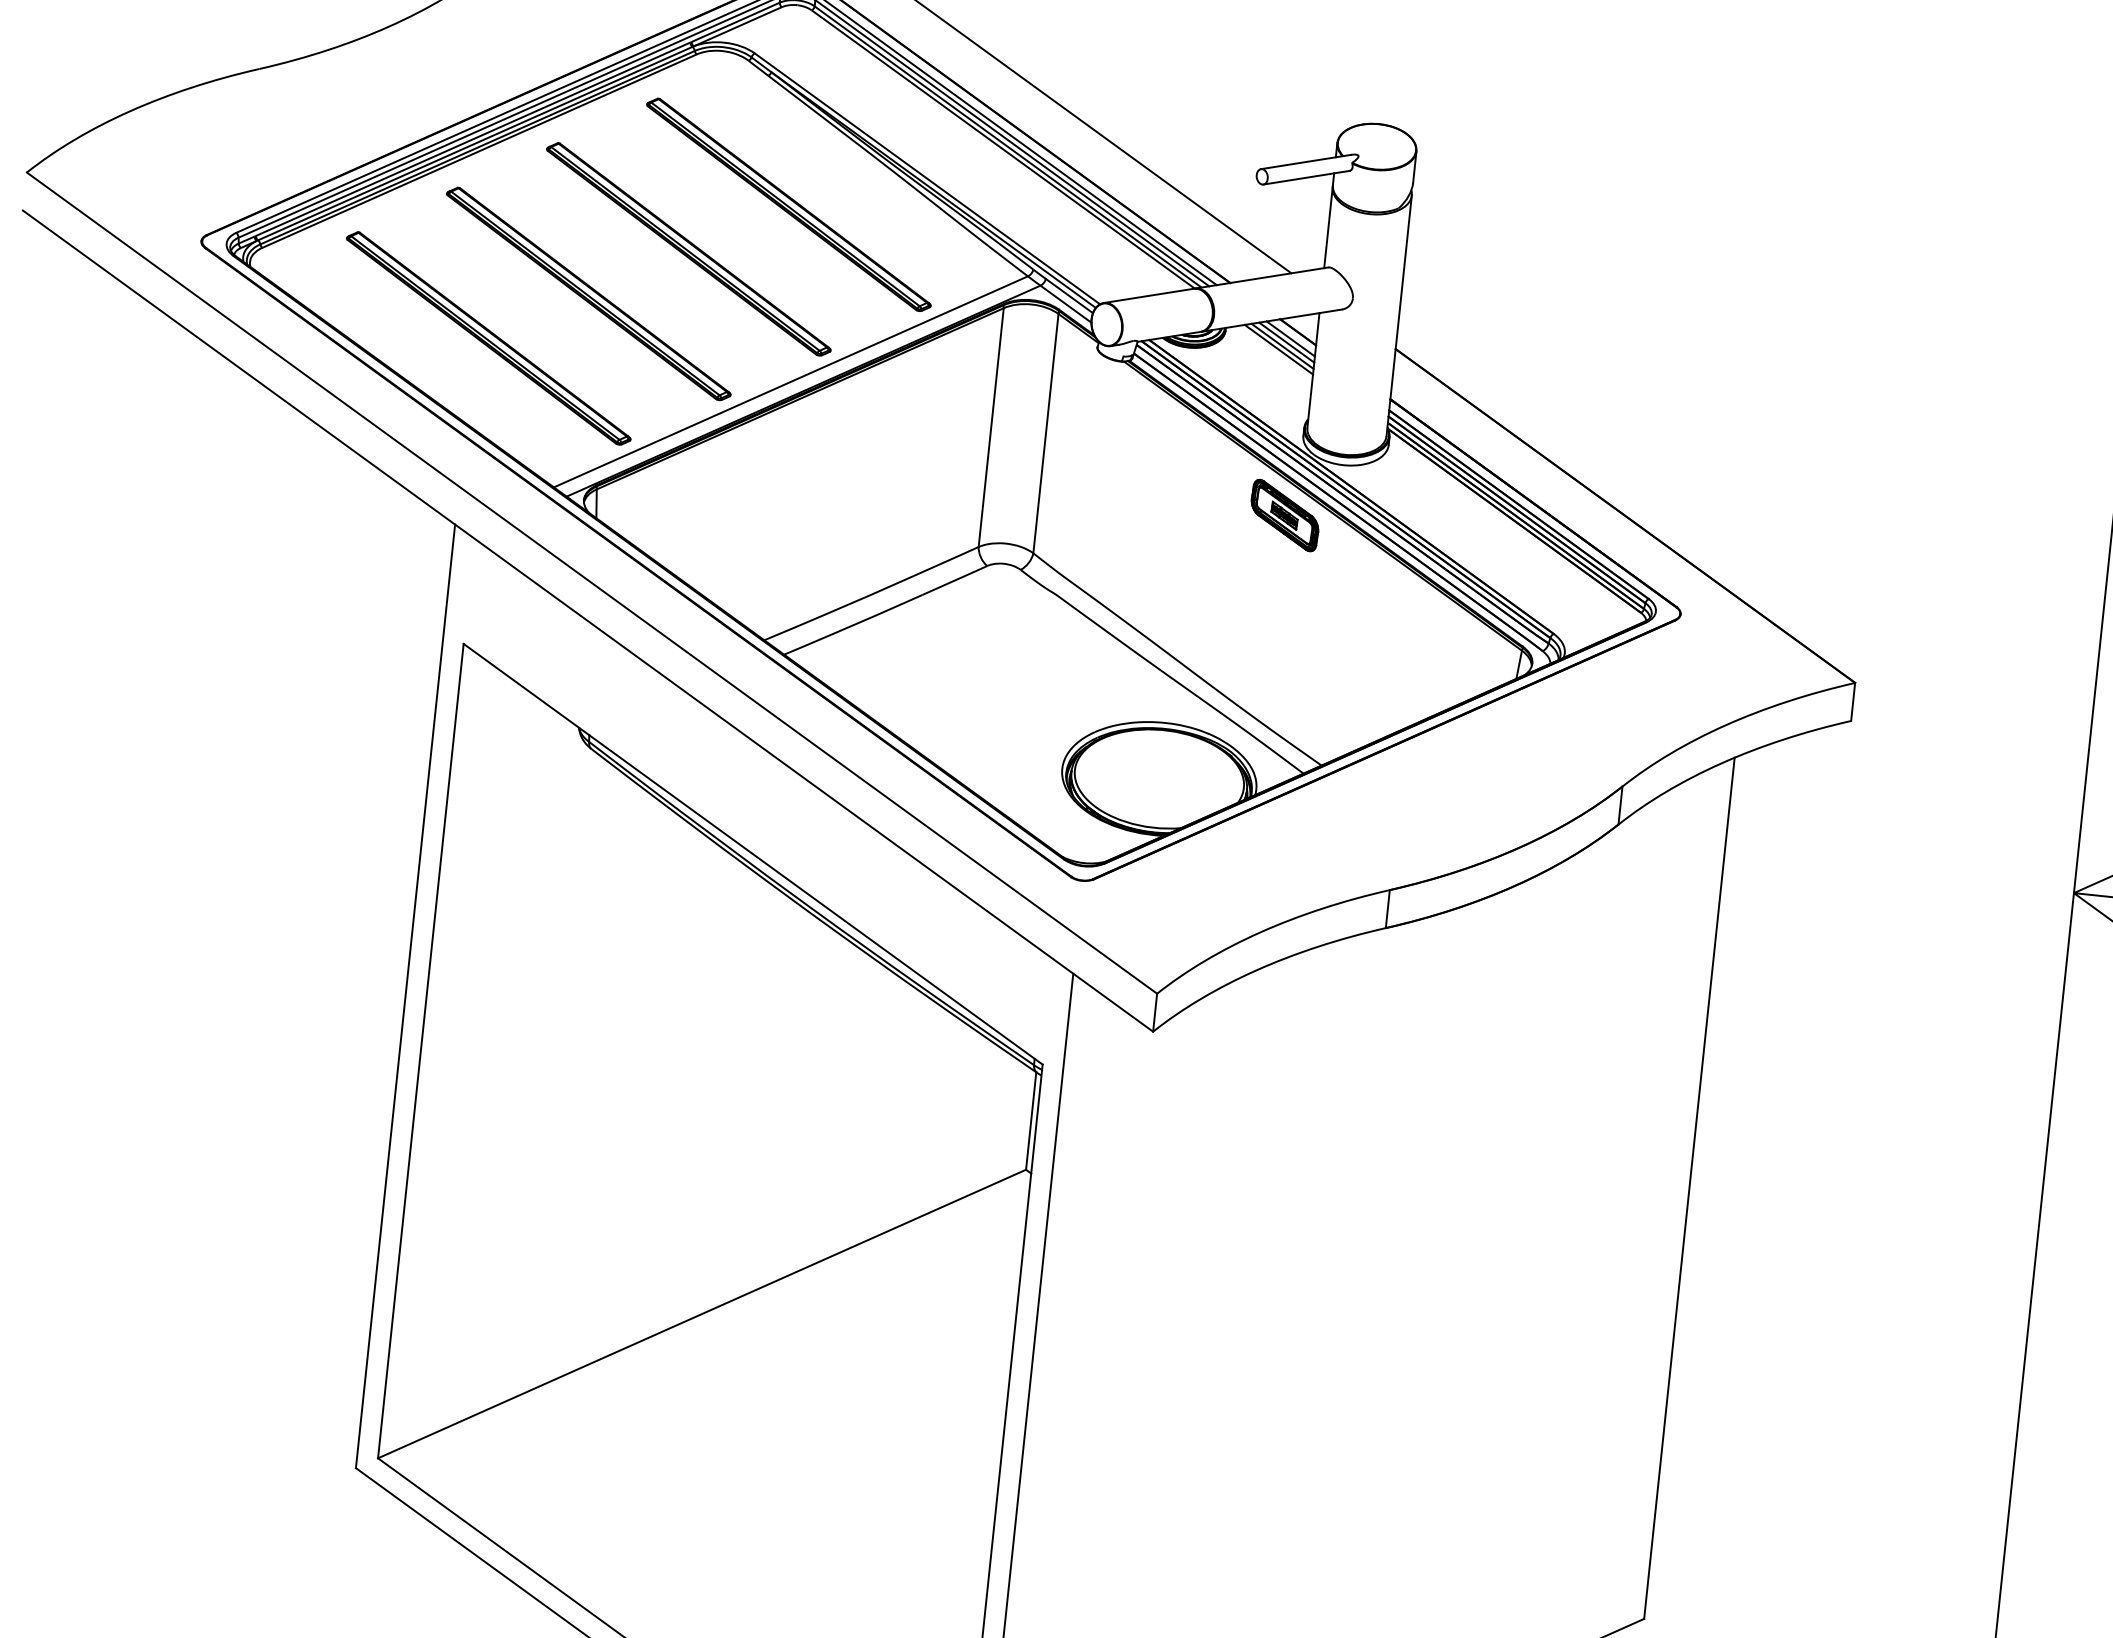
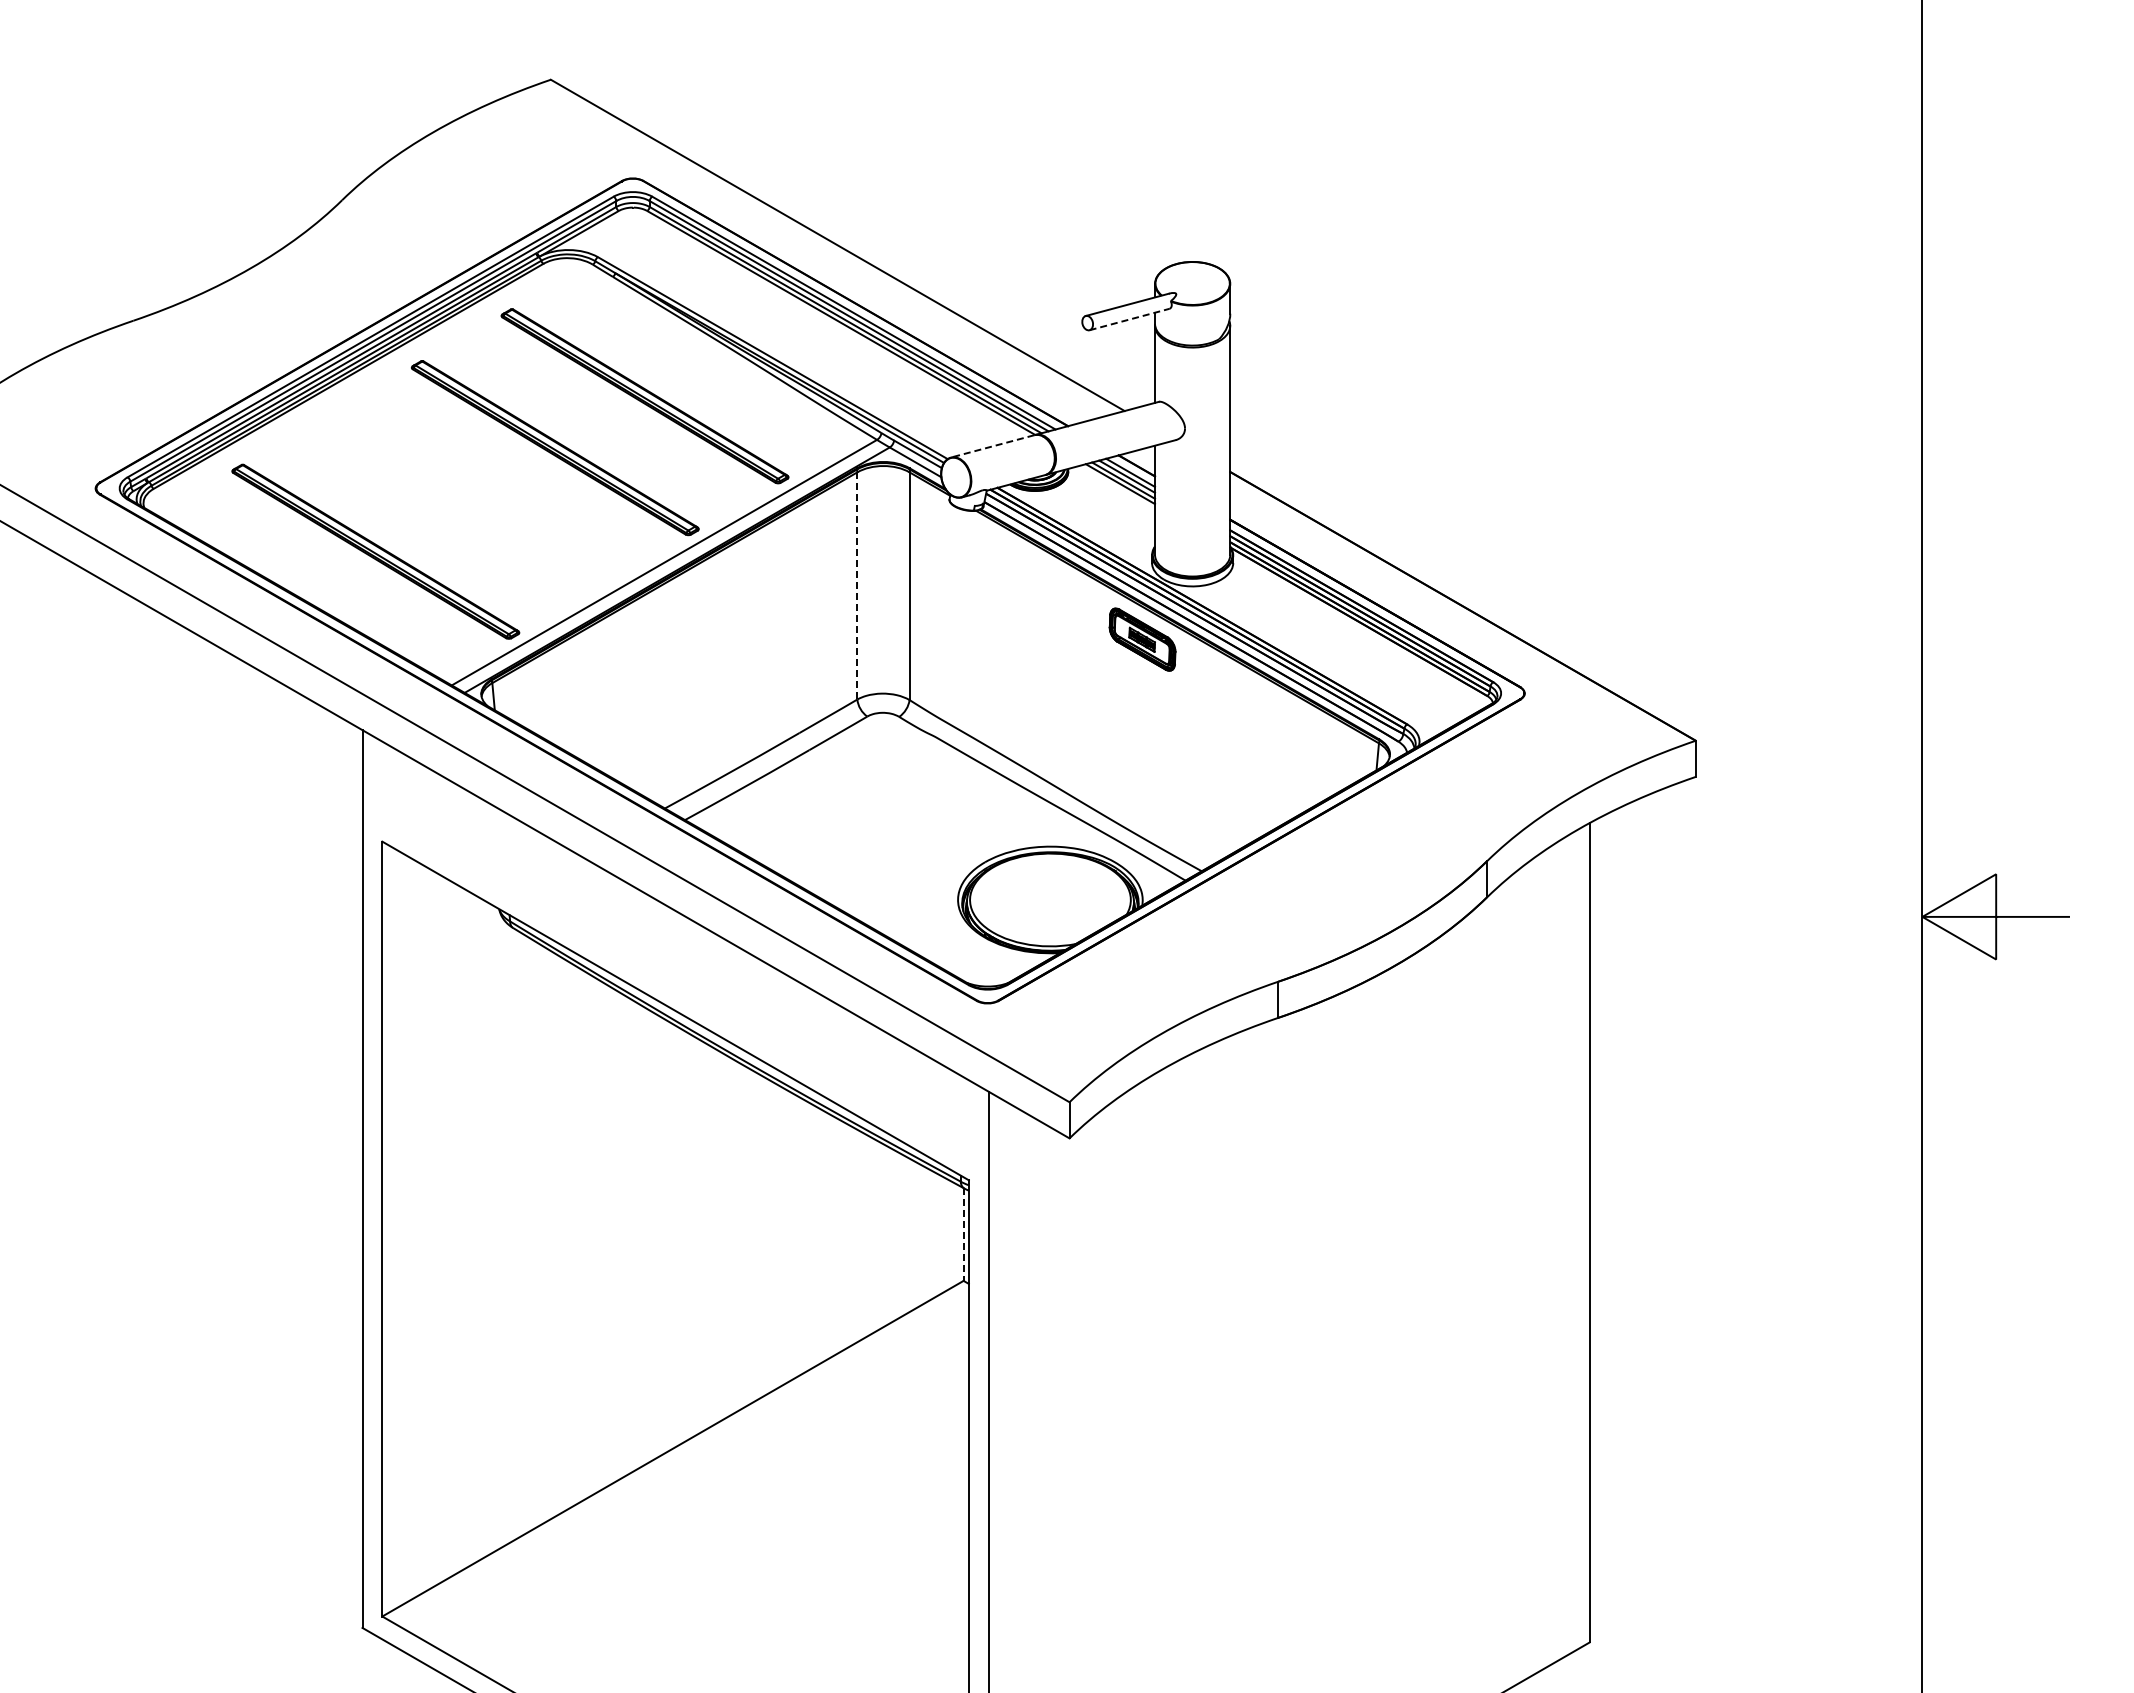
line: (1306, 177) -> (1129, 319), solid -> dashed
part: (588, 293) -> (465, 499), removed
line: (1148, 296) -> (992, 446), solid -> dashed
line: (991, 427) -> (857, 585), solid -> dashed
line: (1030, 1122) -> (963, 1235), solid -> dashed

